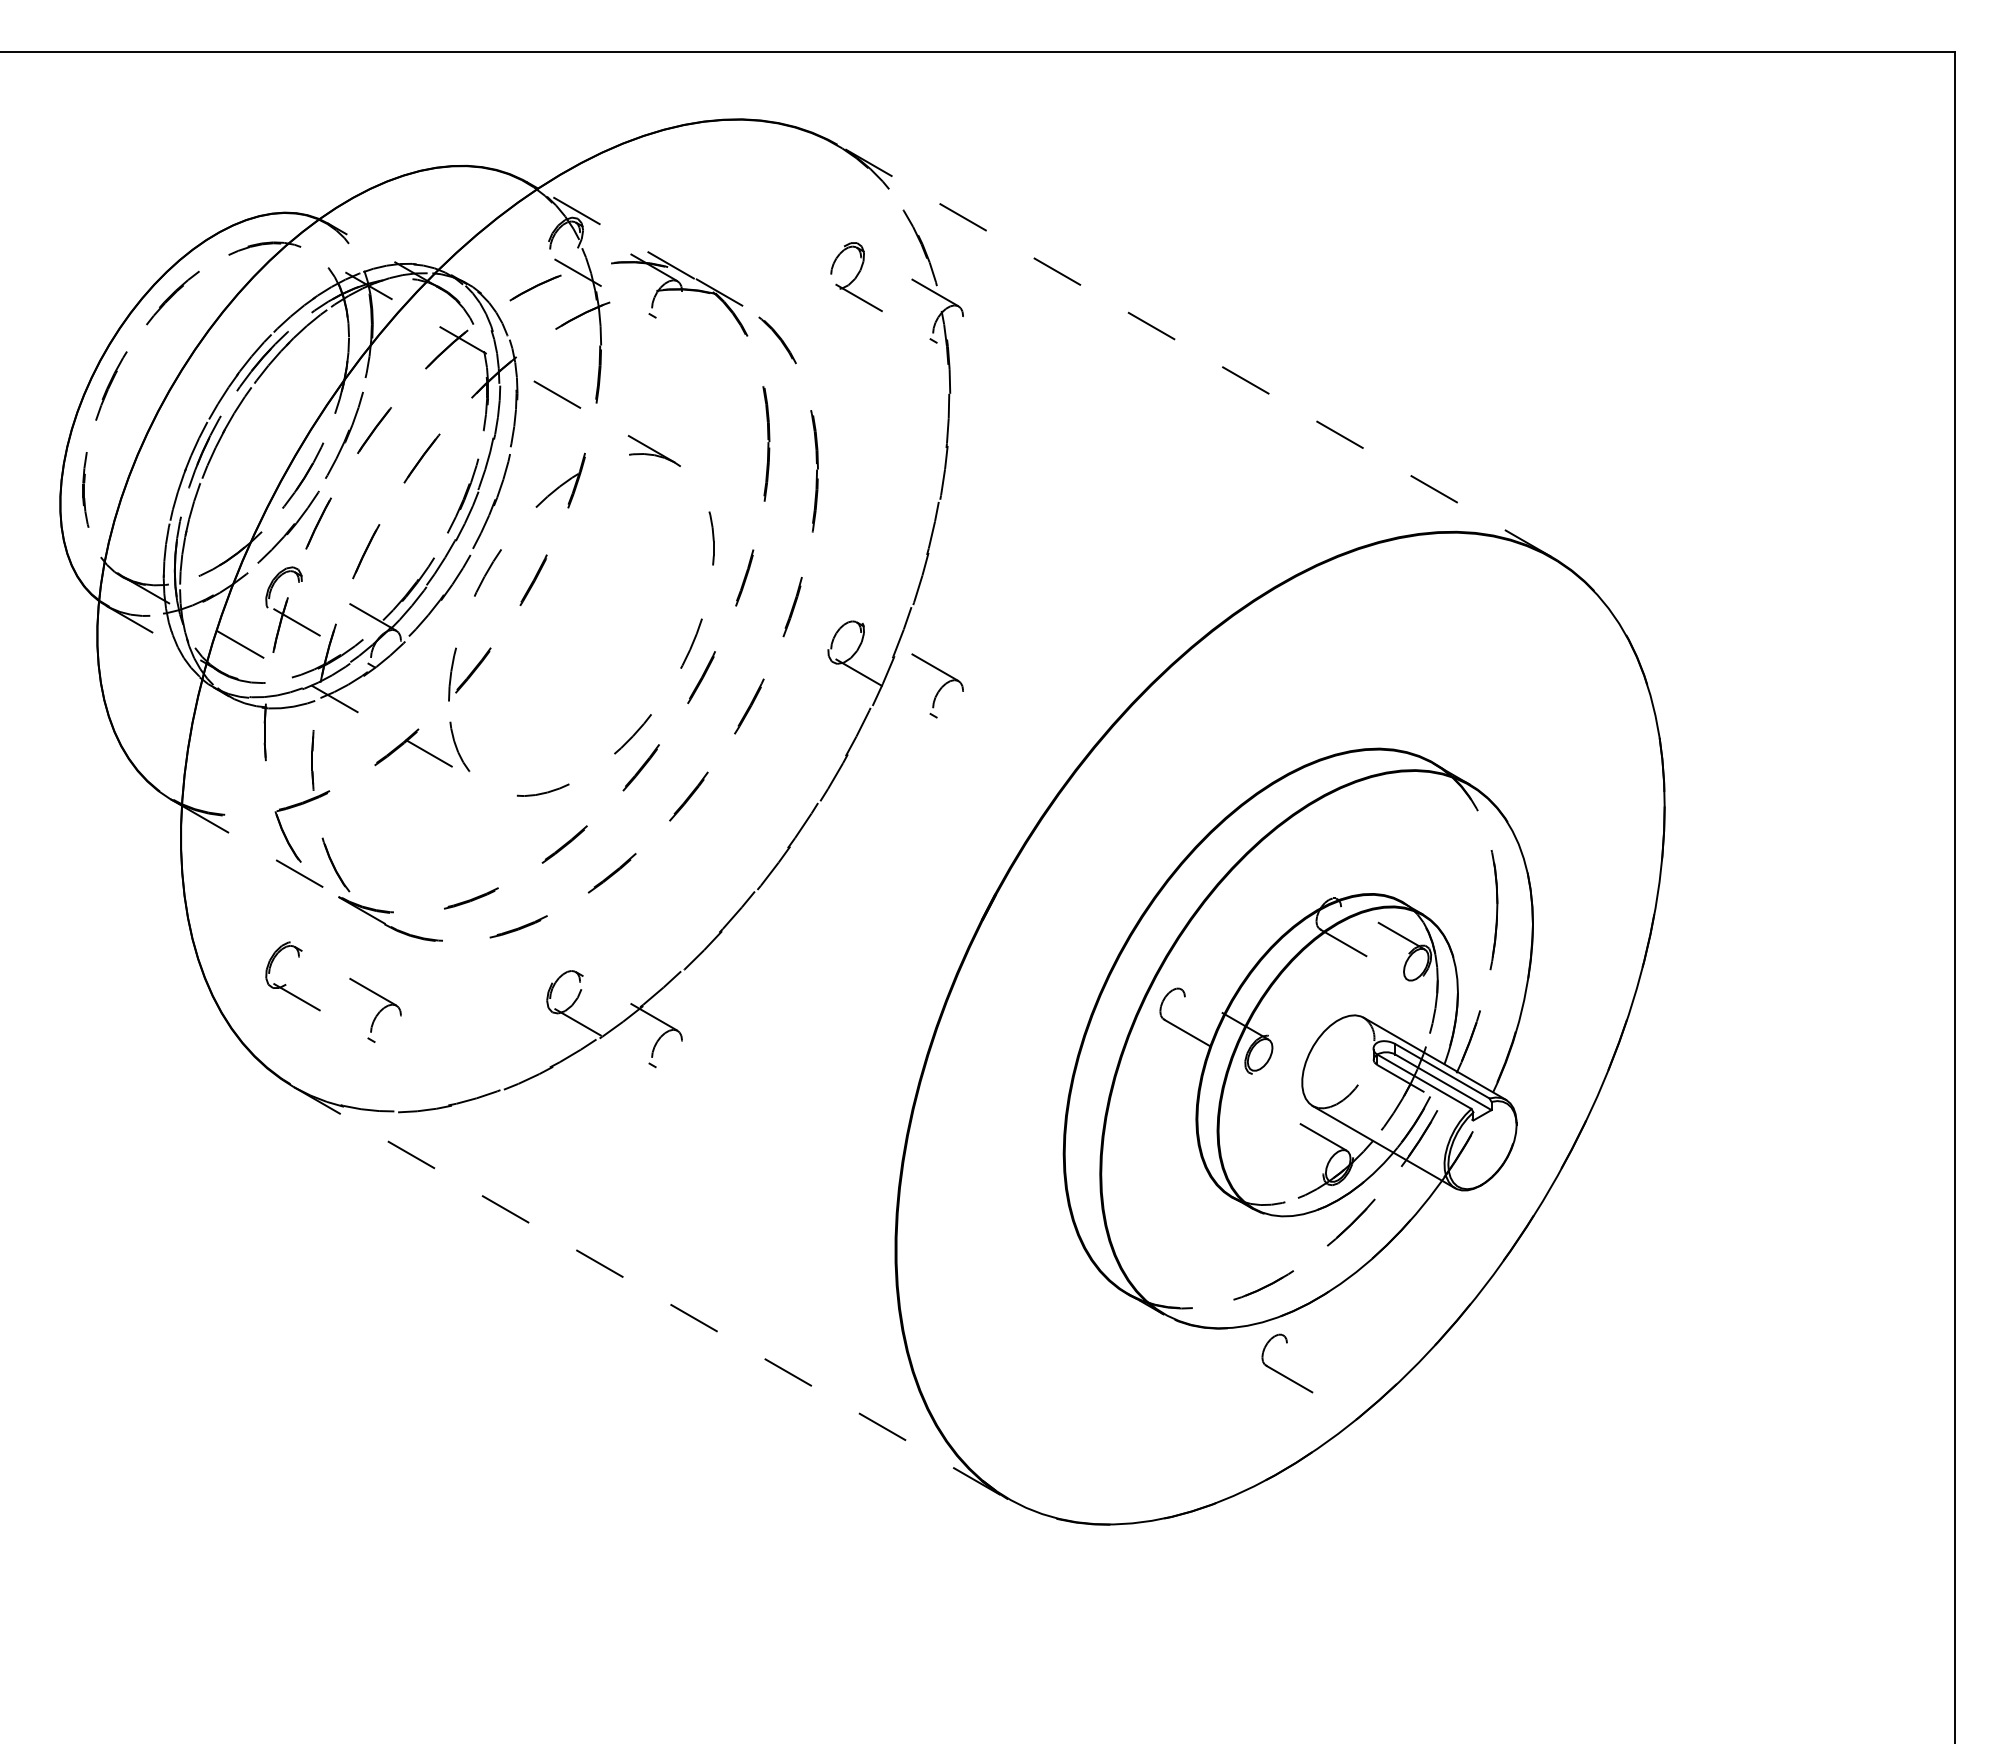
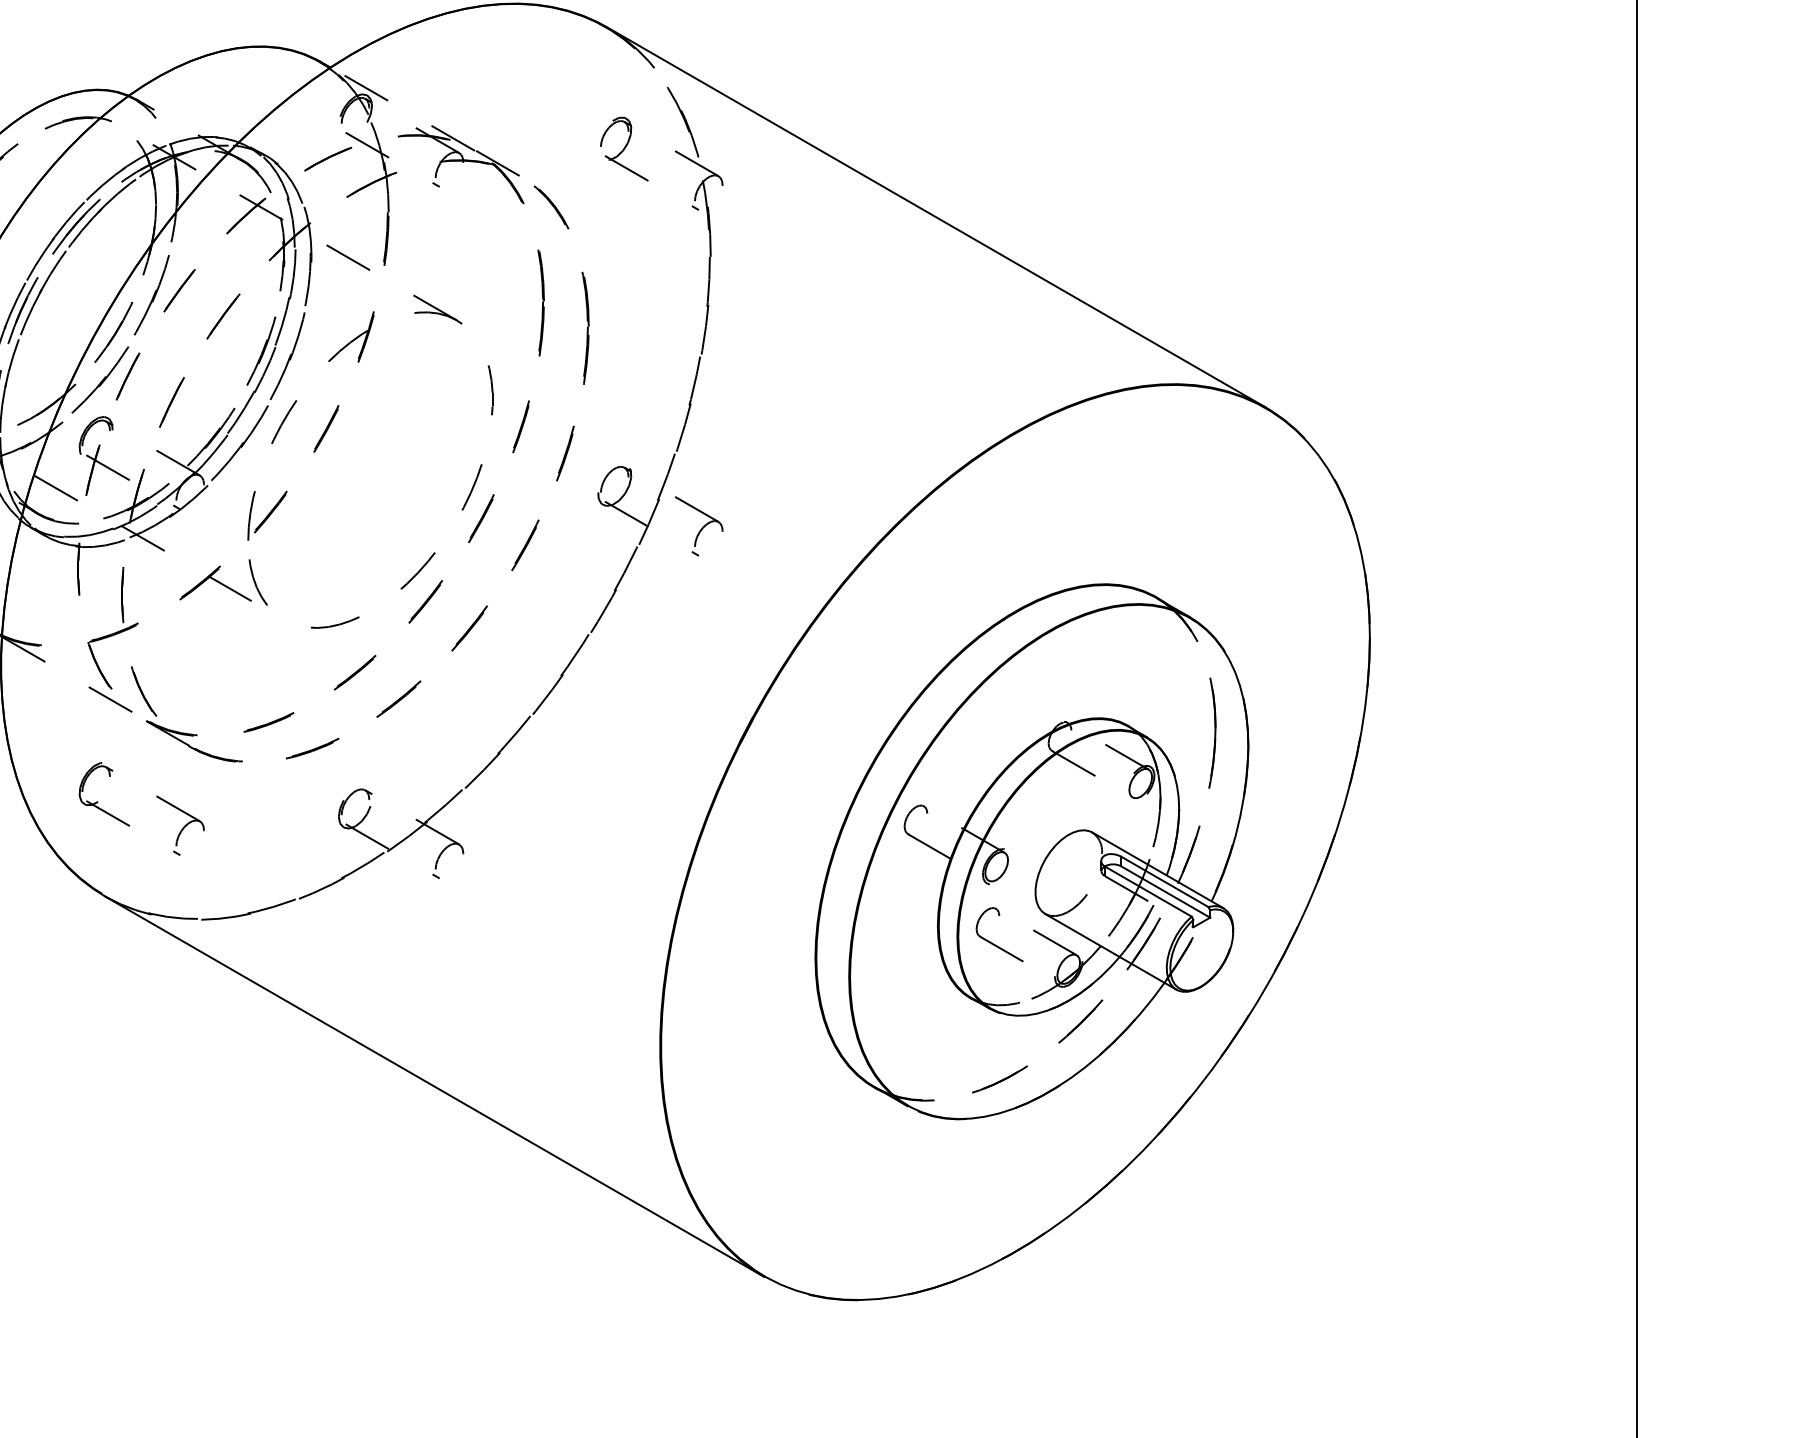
line: (1194, 350) -> (936, 216), dashed -> solid
line: (651, 1293) -> (435, 1086), dashed -> solid
part: (1280, 1372) -> (993, 942), moved

